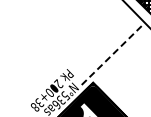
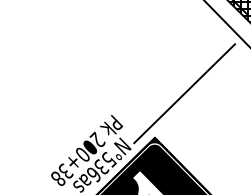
line: (111, 56) -> (185, 94), dashed -> solid

